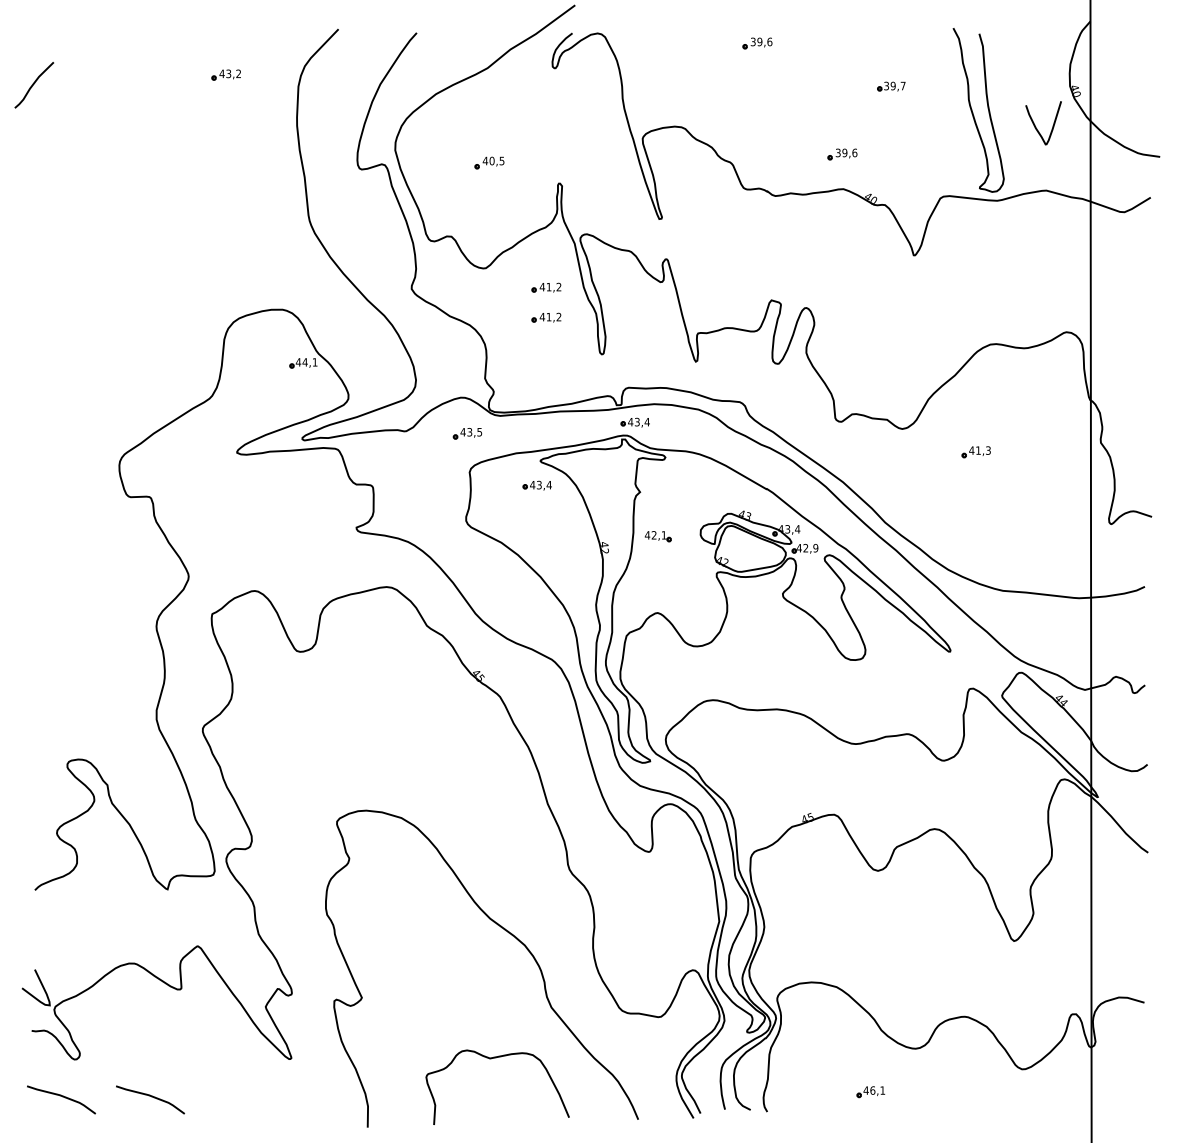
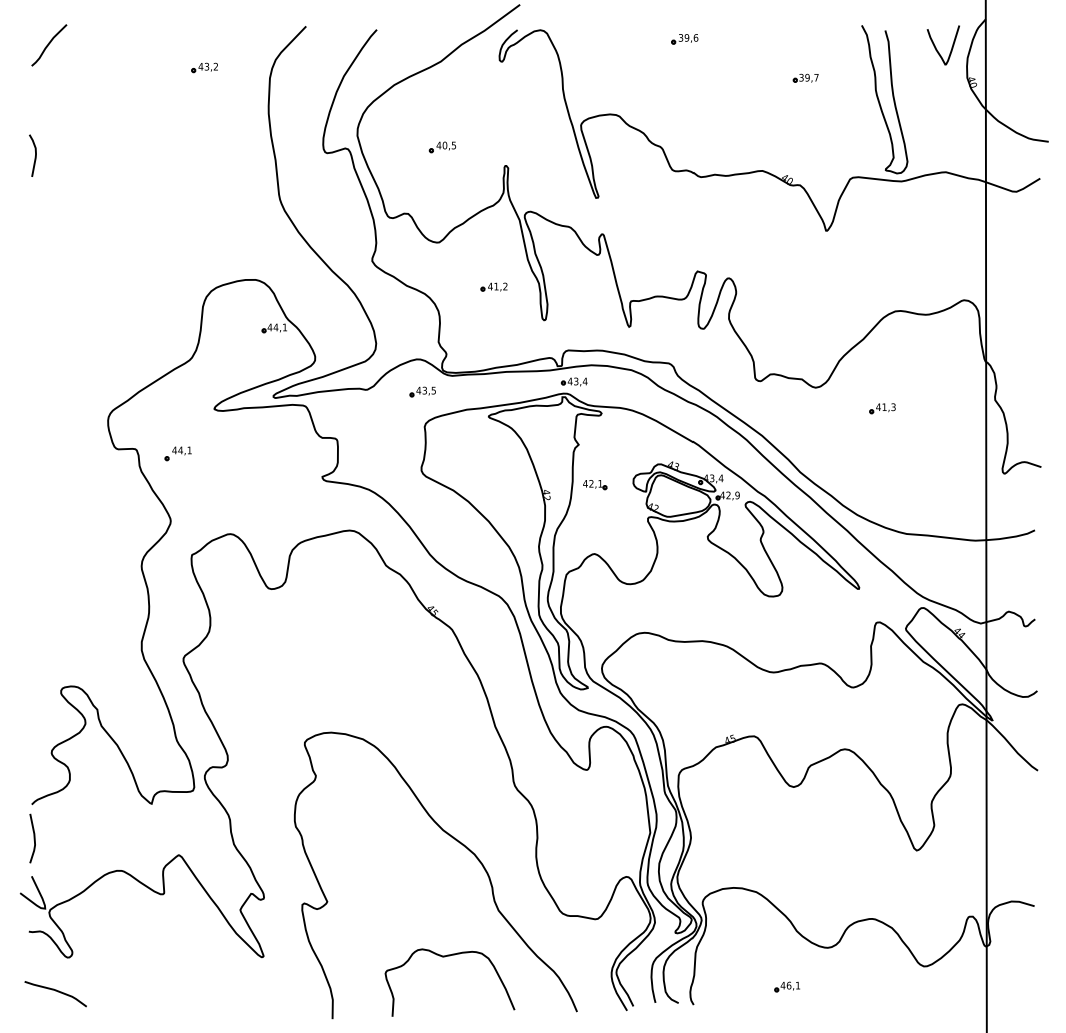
curve: (33, 85) -> (48, 45), moved
curve: (1037, 128) -> (937, 50), moved
part: (842, 154) -> (761, 139), removed
curve: (38, 171) -> (35, 154), added
part: (546, 287) -> (494, 259), removed
part: (536, 485) -> (485, 438), removed
part: (196, 502) -> (177, 454), added
line: (37, 927) -> (34, 838), added
curve: (151, 1097) -> (137, 991), removed

